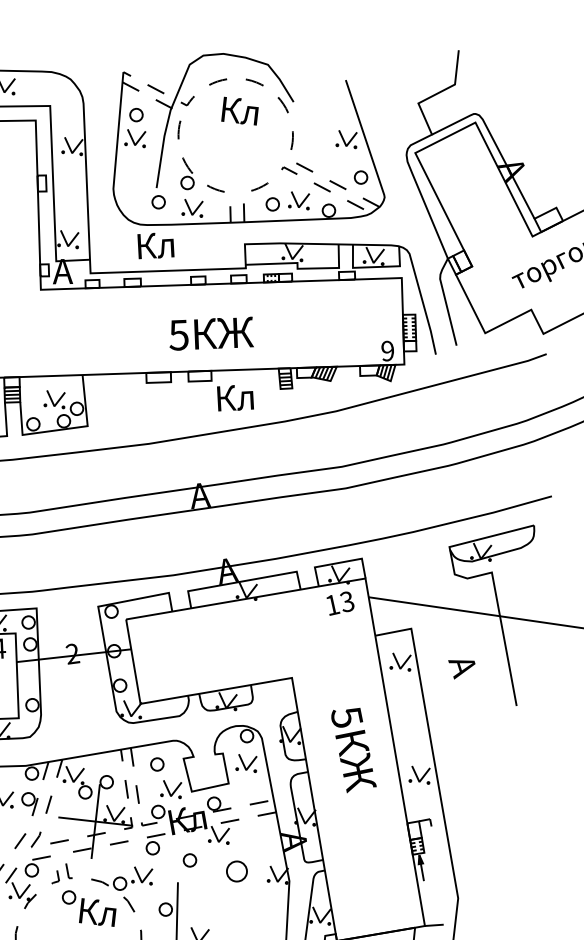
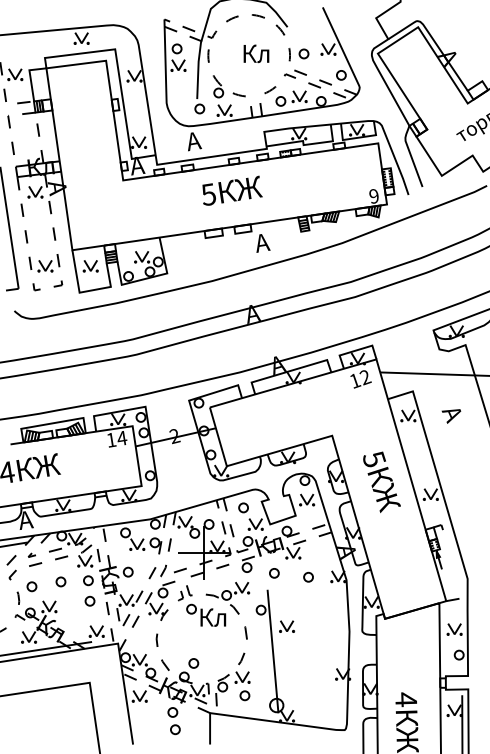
text: (240, 110) -> (256, 53), moved
part: (311, 141) -> (303, 53), added
text: (155, 247) -> (201, 141), Кл -> А
text: (212, 333) -> (232, 190), moved
text: (234, 399) -> (269, 242), Кл -> А
text: (347, 602) -> (365, 377), 13 -> 12
part: (237, 870) -> (308, 576), size x0.62

